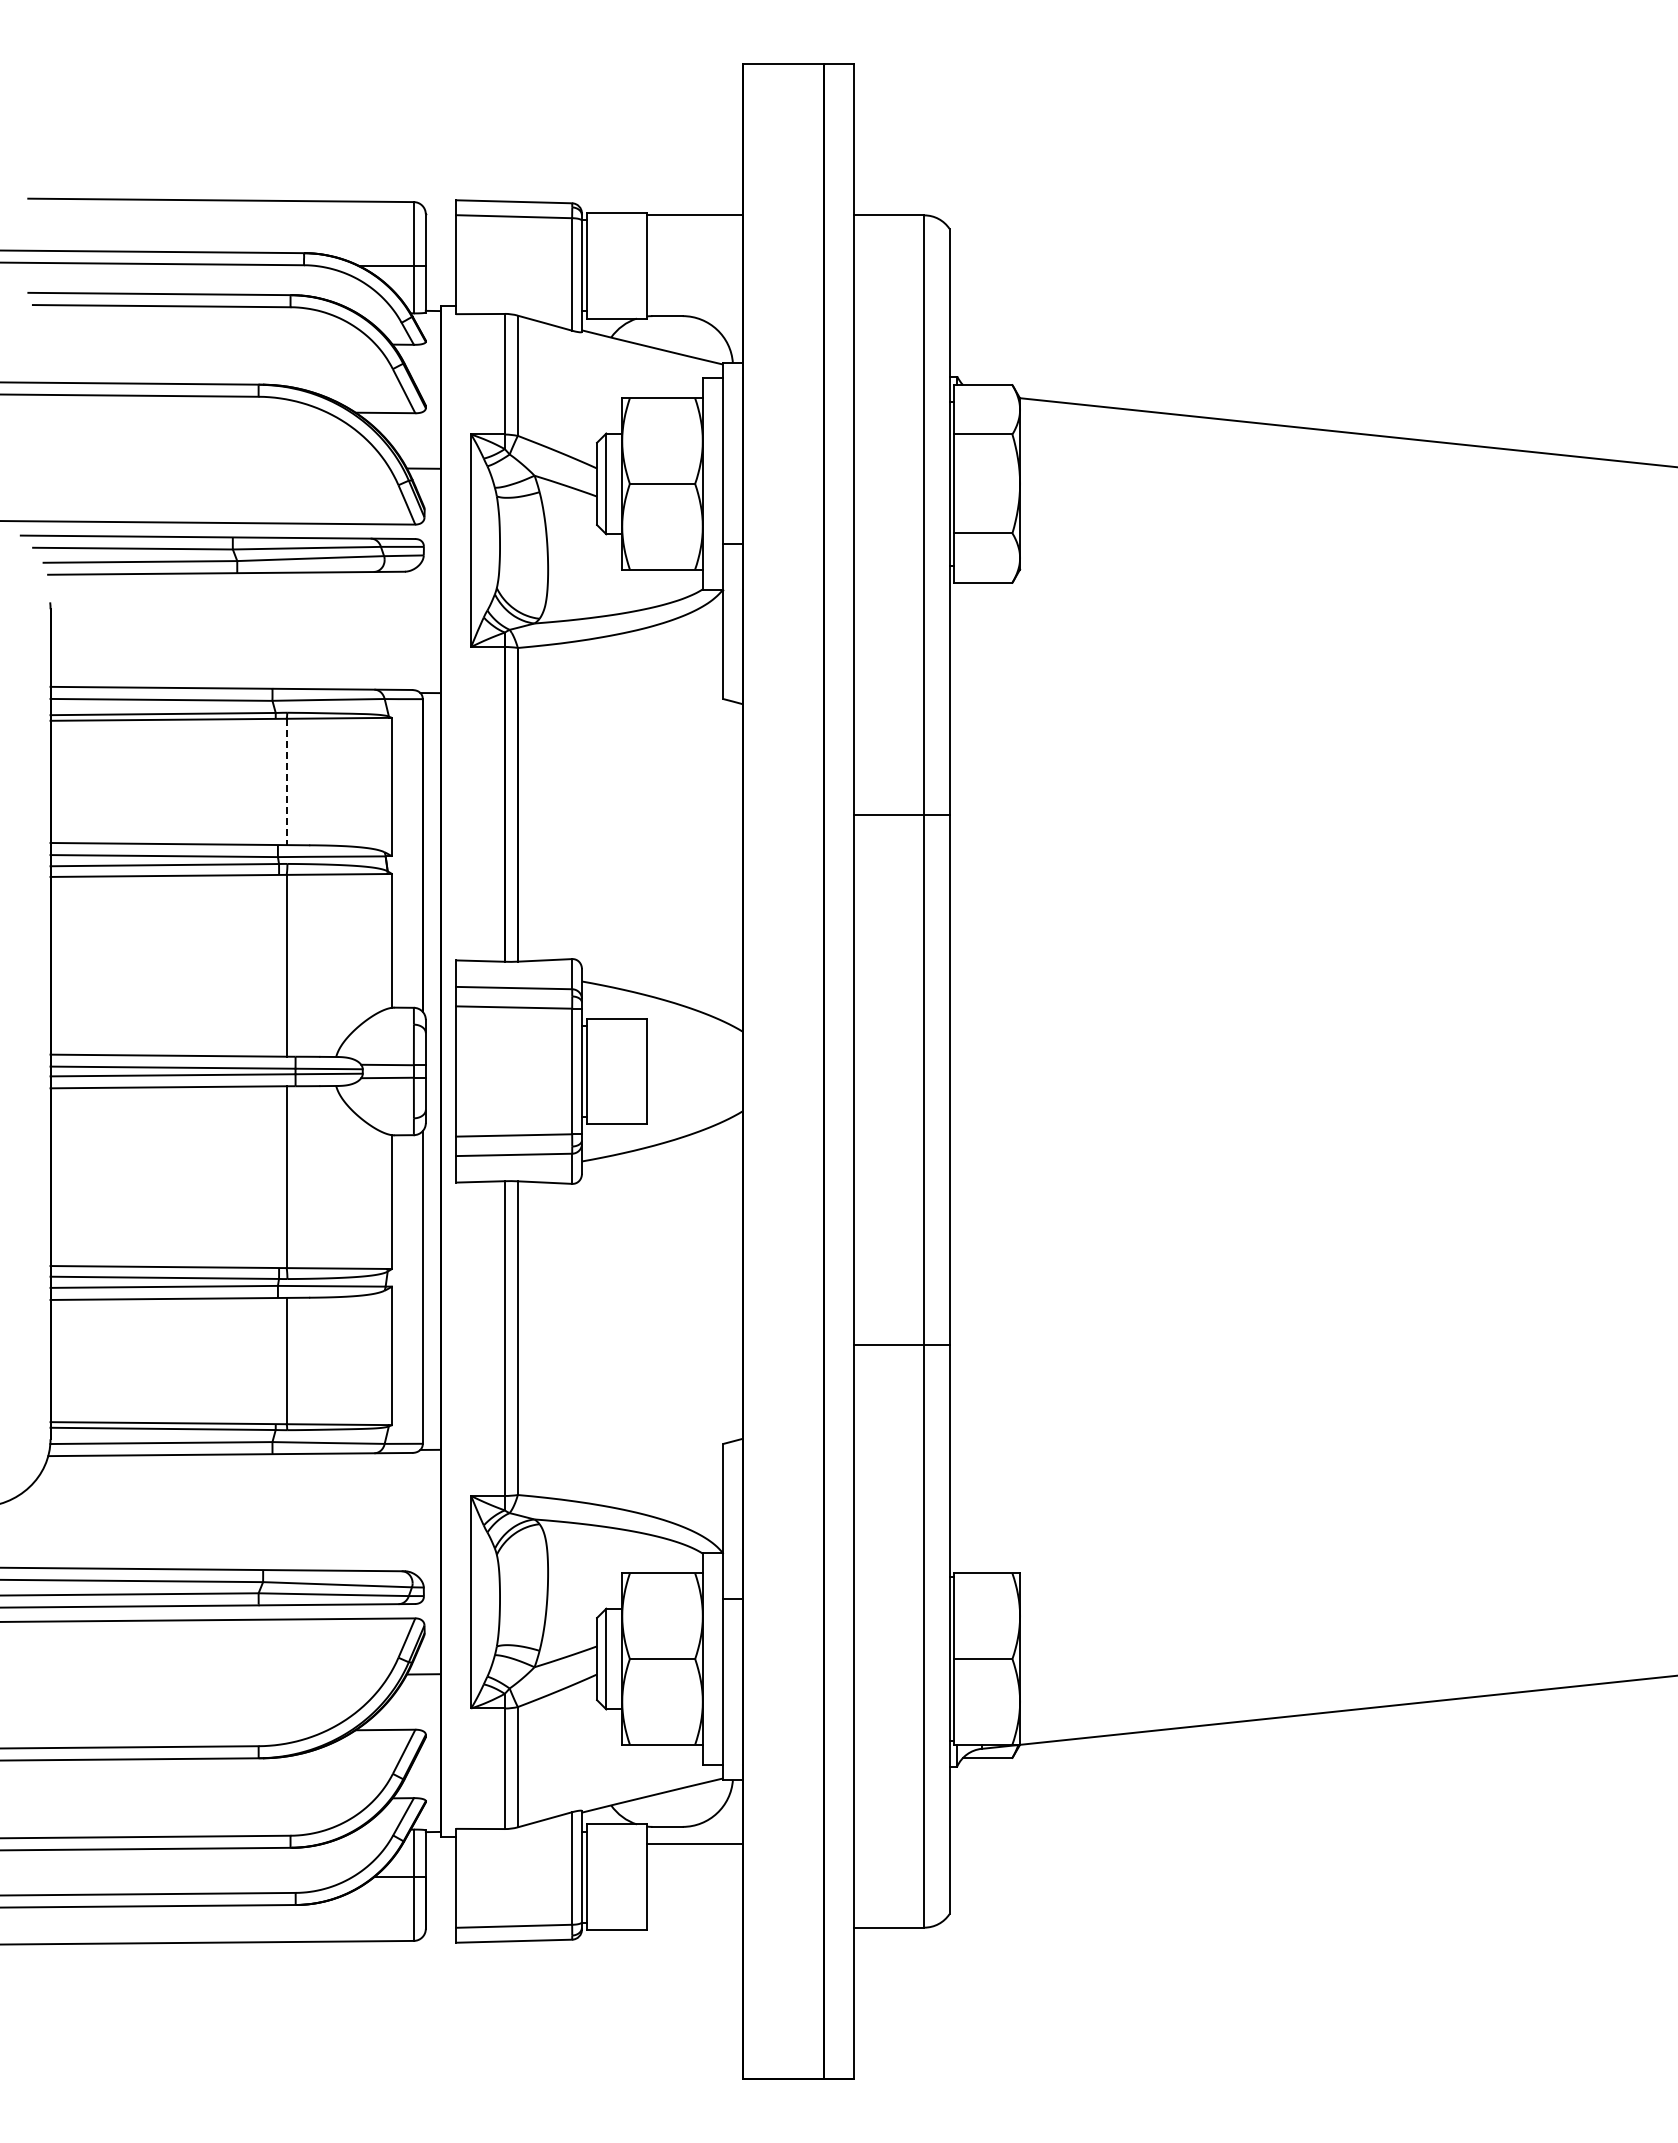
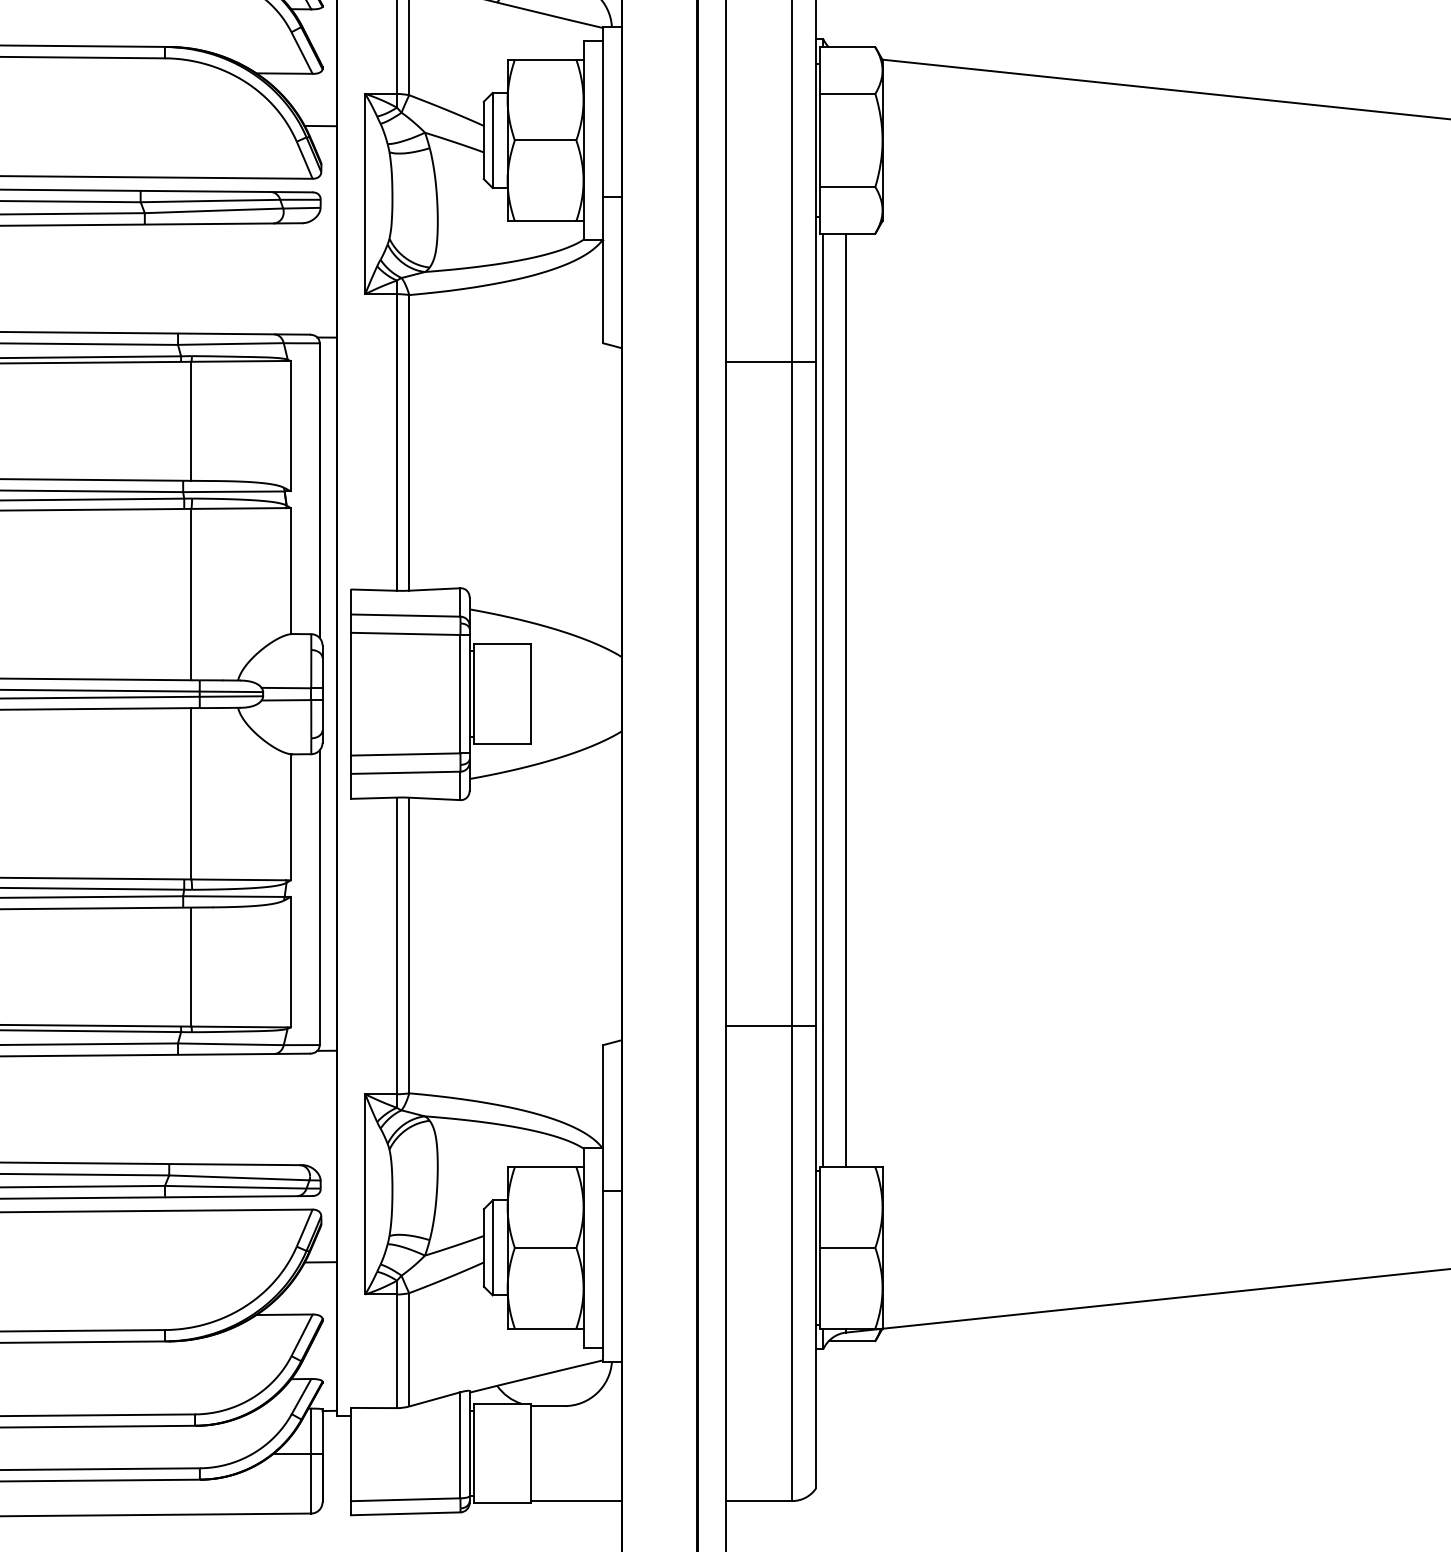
line: (286, 782) -> (191, 421), dashed -> solid
line: (901, 815) -> (770, 362), moved
line: (957, 1077) -> (823, 699), added
line: (981, 1077) -> (846, 699), added
line: (901, 1345) -> (770, 1026), moved
line: (695, 1843) -> (576, 1500), moved

